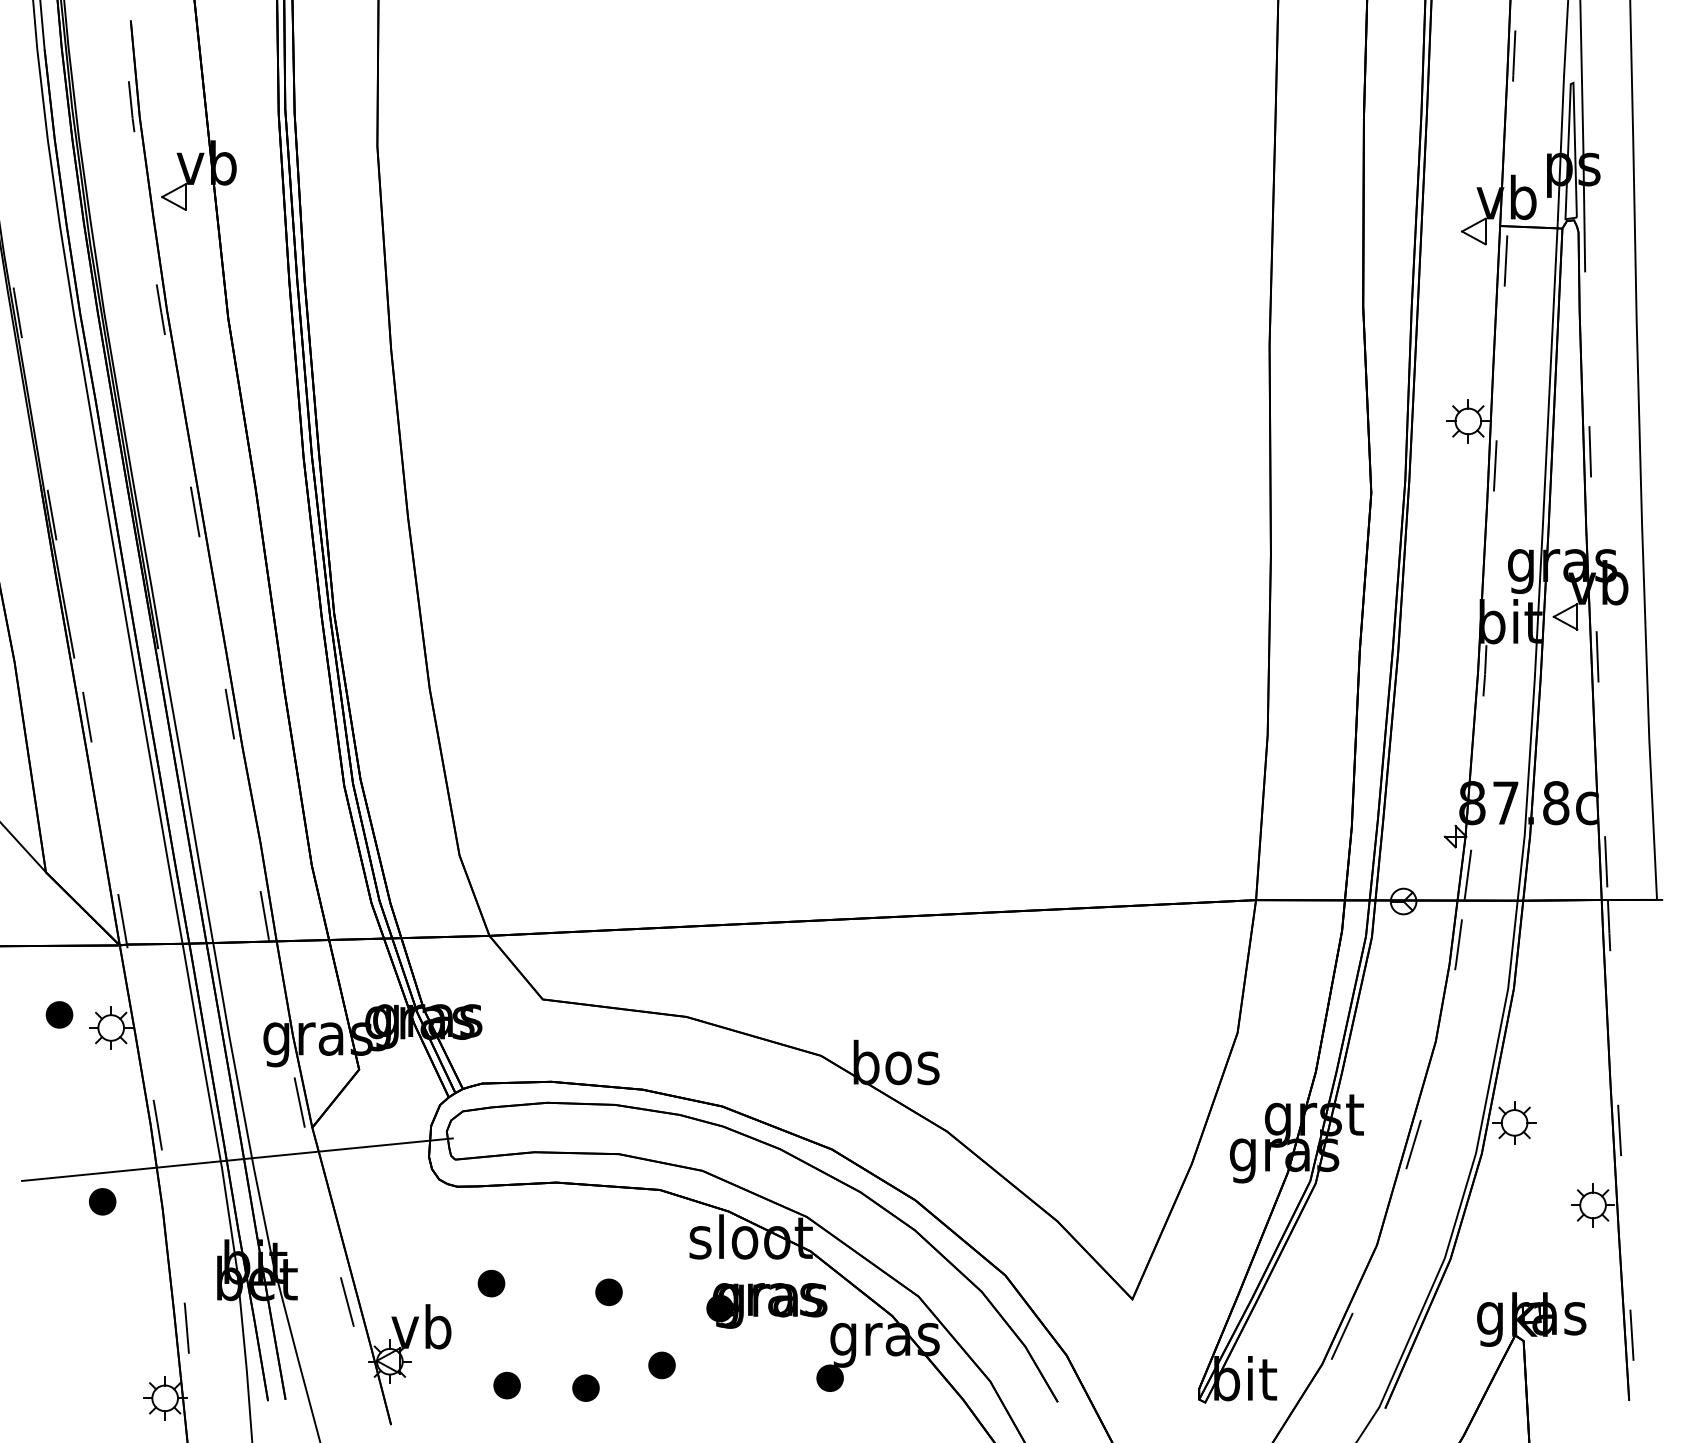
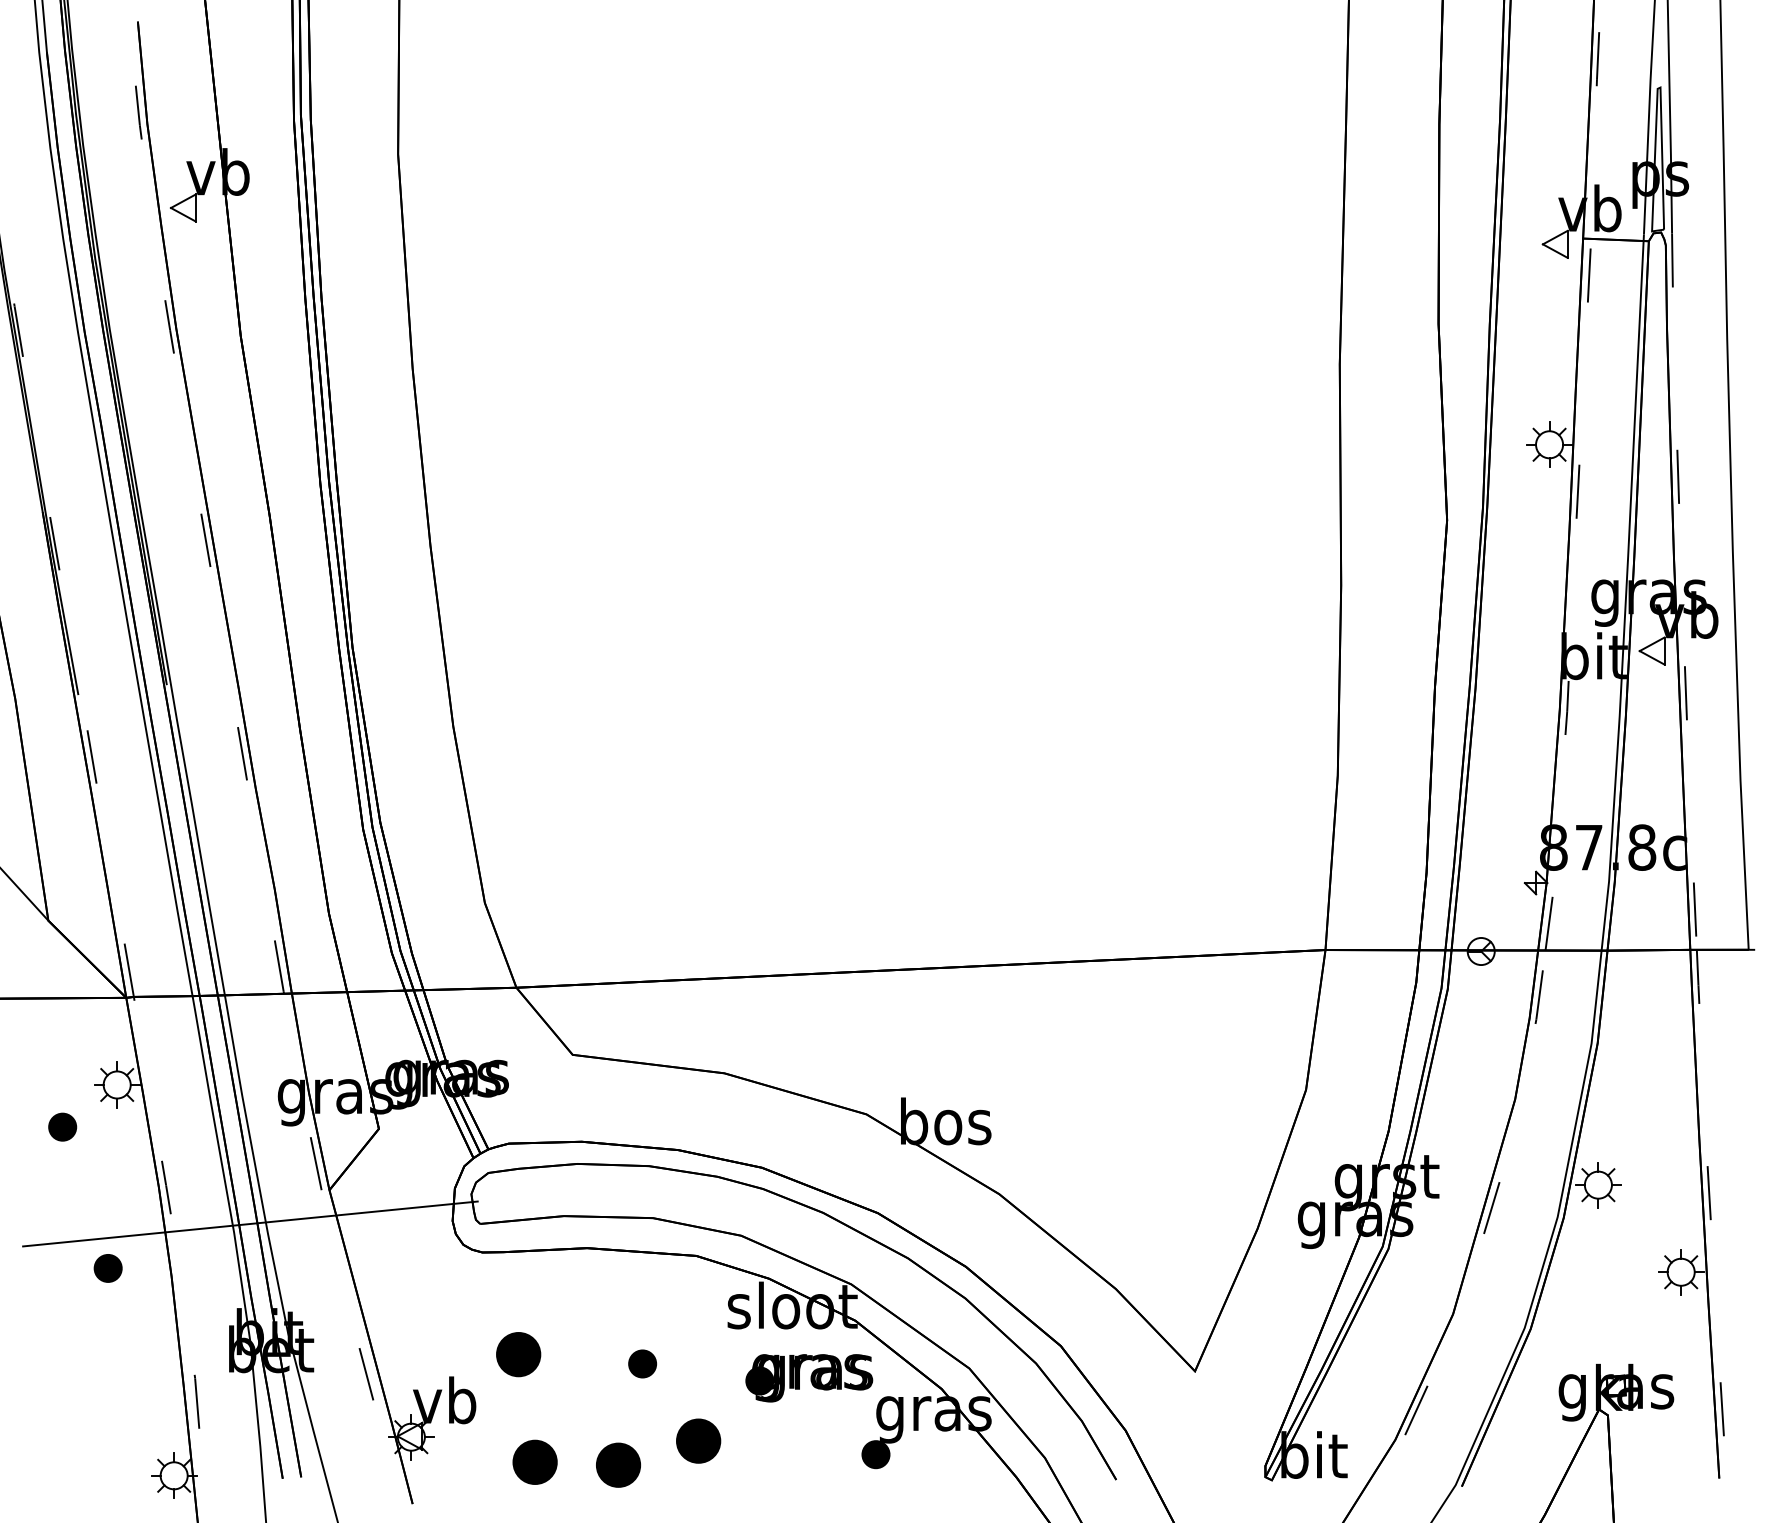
part: (59, 1014) -> (62, 1126), moved
part: (491, 1283) -> (518, 1354), size x1.6
part: (661, 1364) -> (698, 1440), size x1.6
part: (506, 1385) -> (534, 1462), size x1.6
part: (585, 1387) -> (617, 1464), size x1.6

